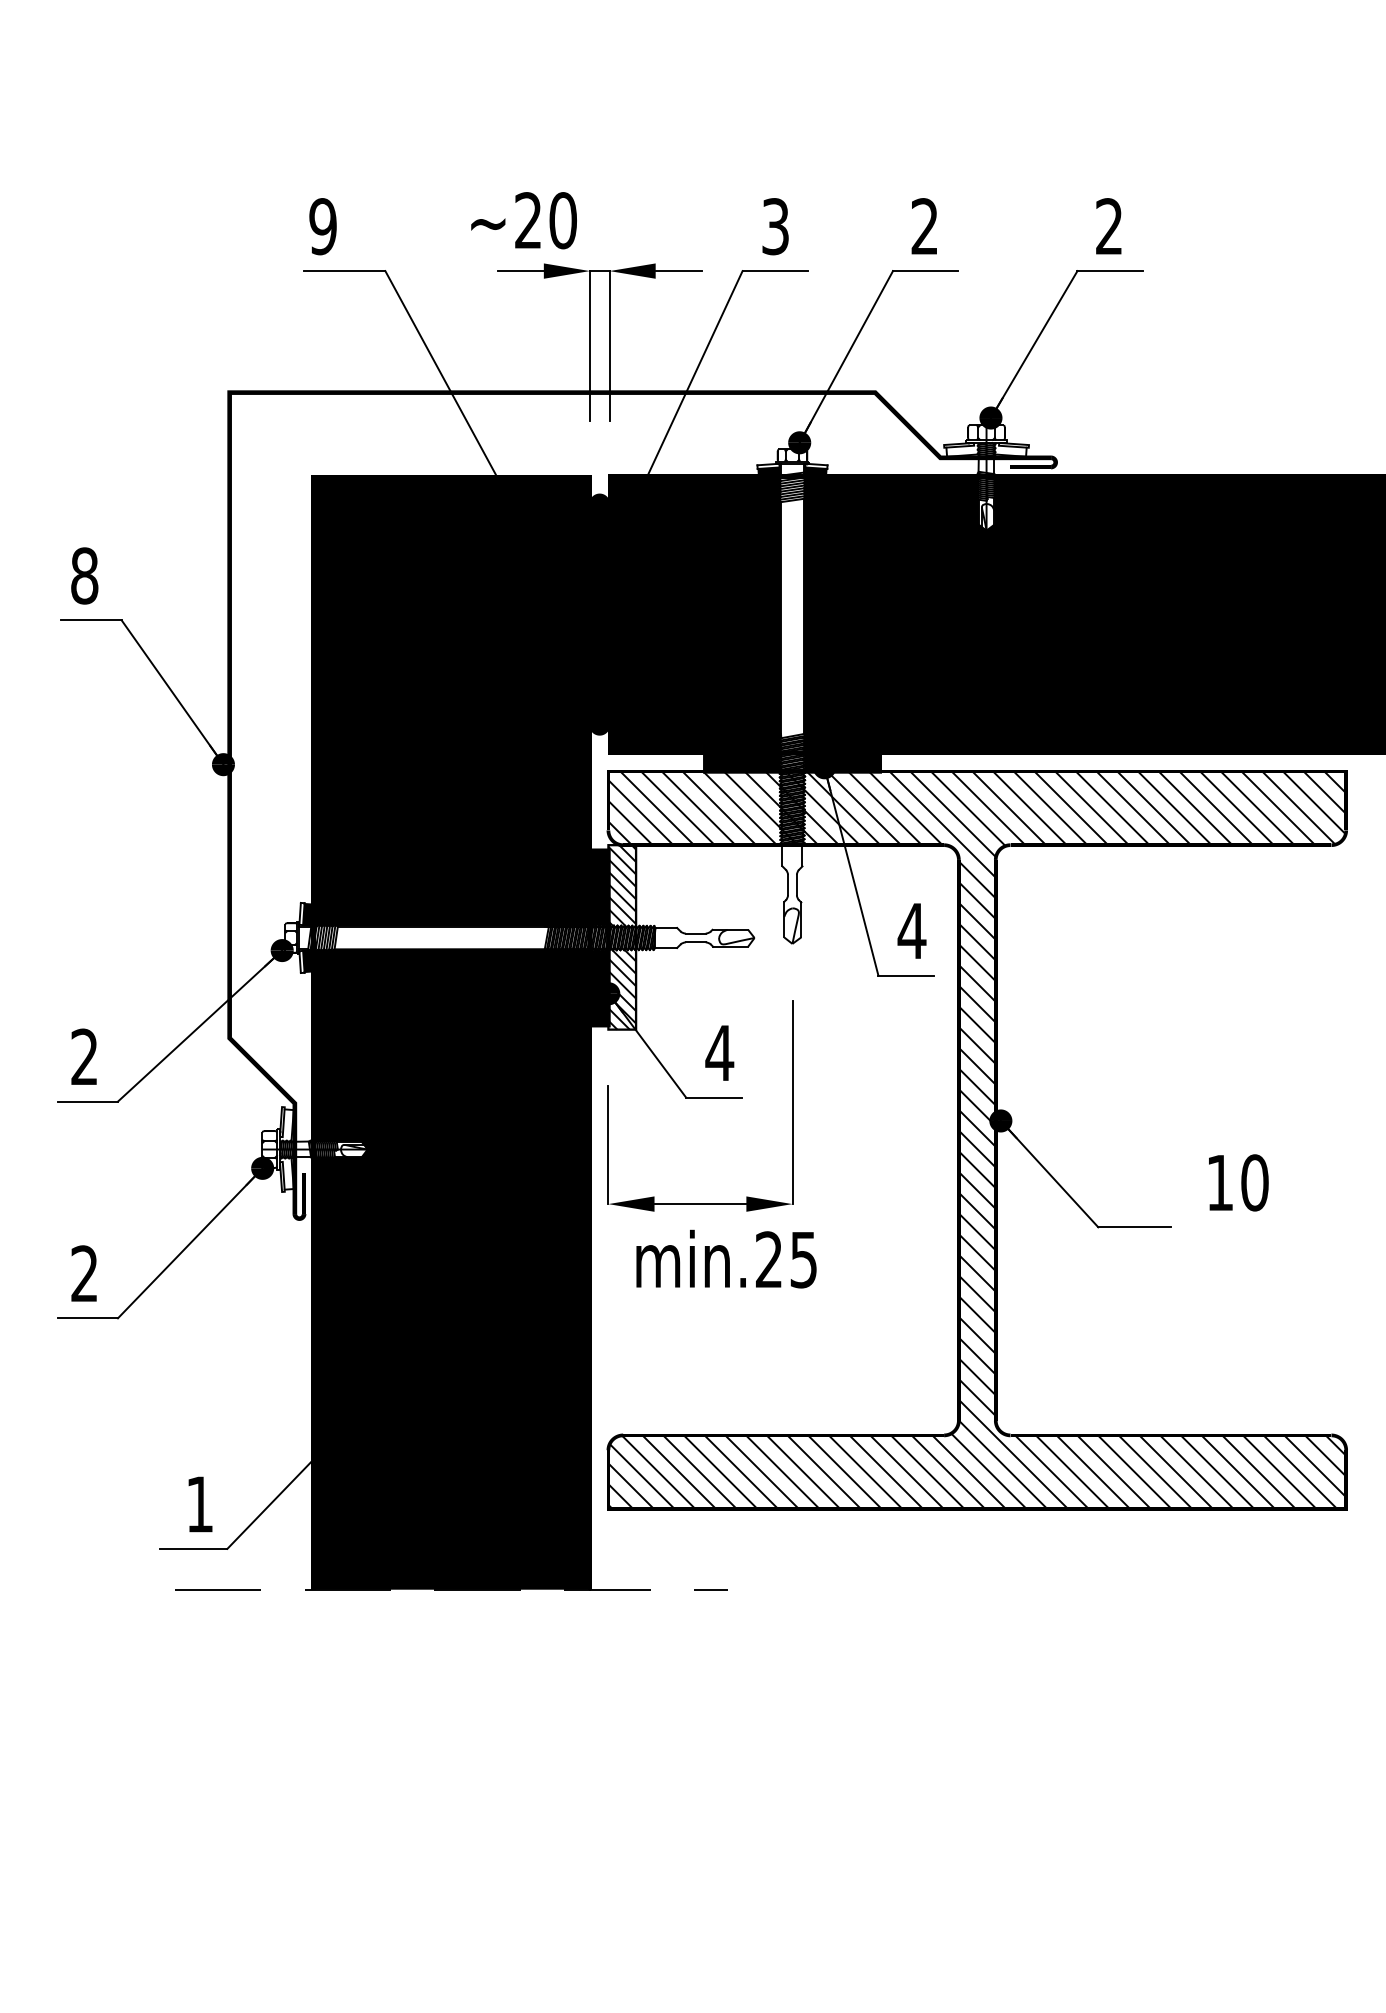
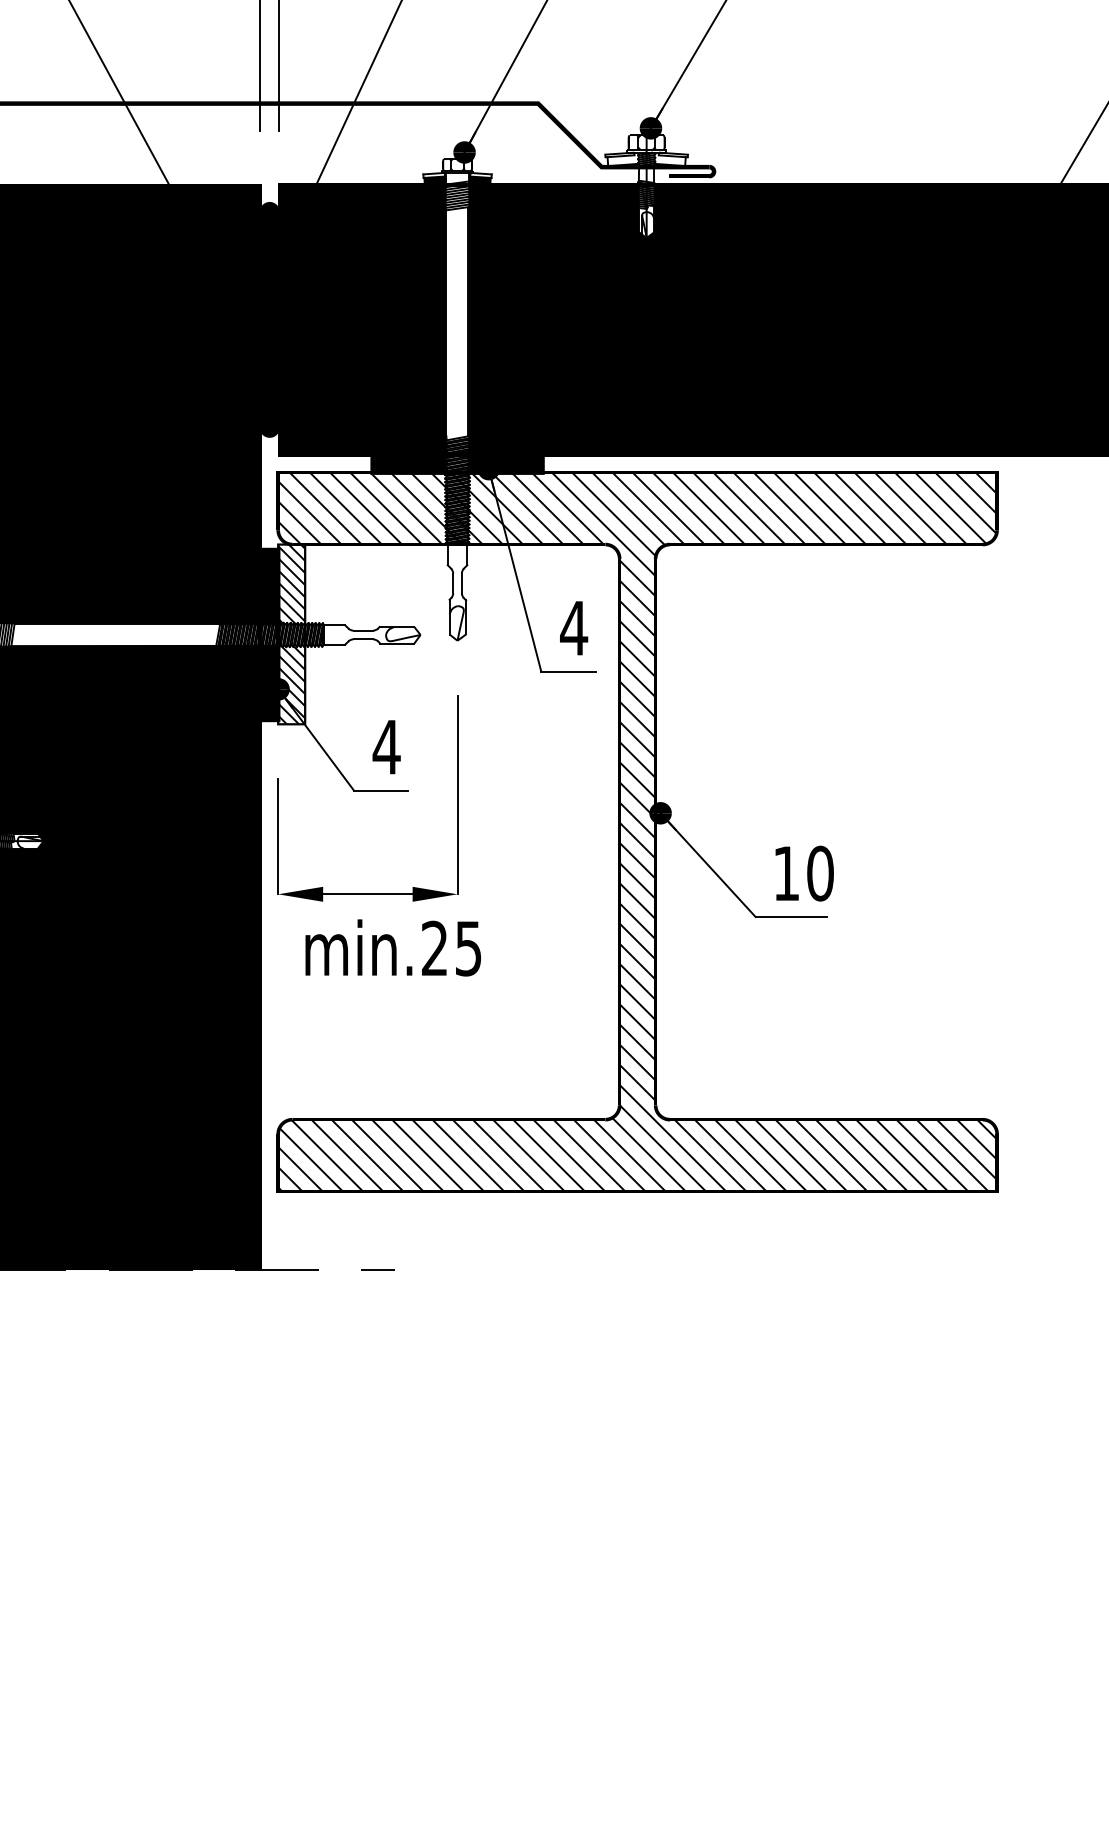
text: (1238, 1182) -> (804, 873), moved

